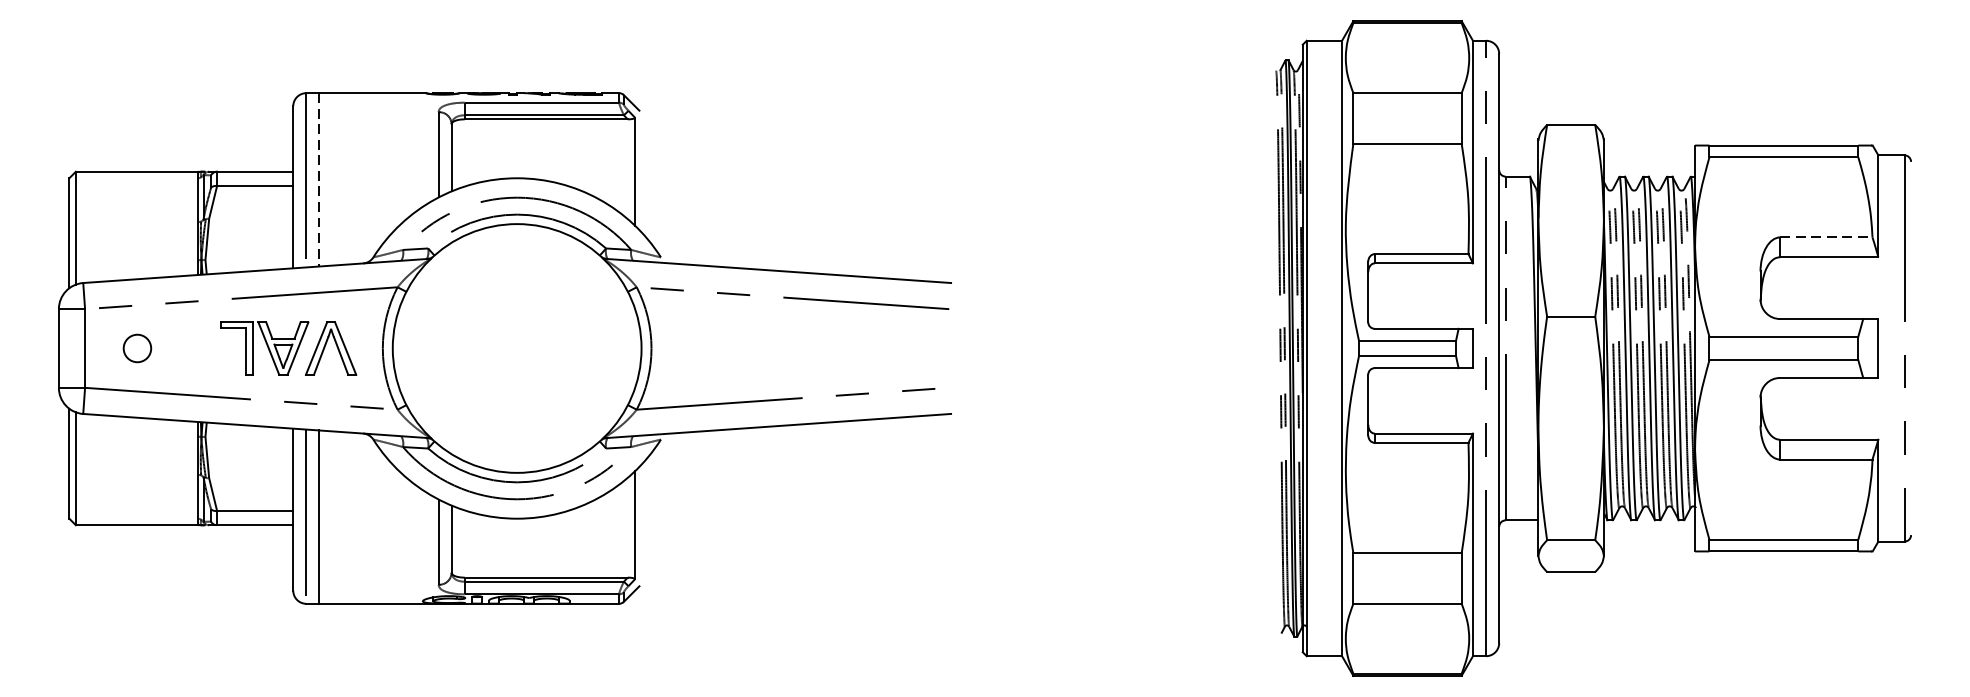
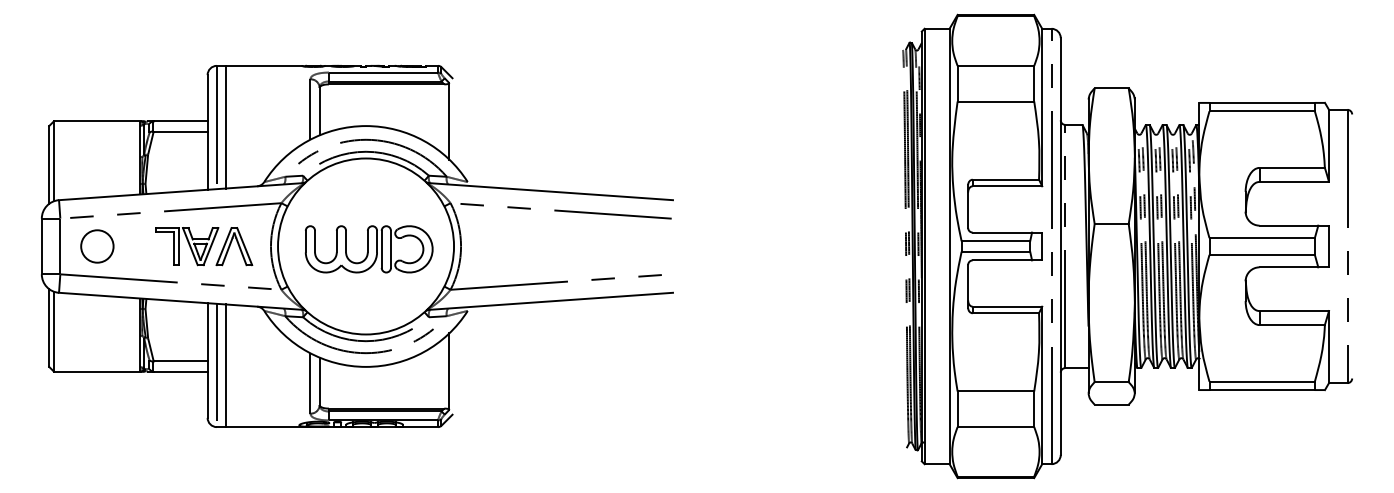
line: (319, 180) -> (226, 127), dashed -> solid
line: (1826, 236) -> (1292, 167), dashed -> solid
circle: (137, 348) -> (97, 246), size x1.67
part: (520, 352) -> (368, 249), added

